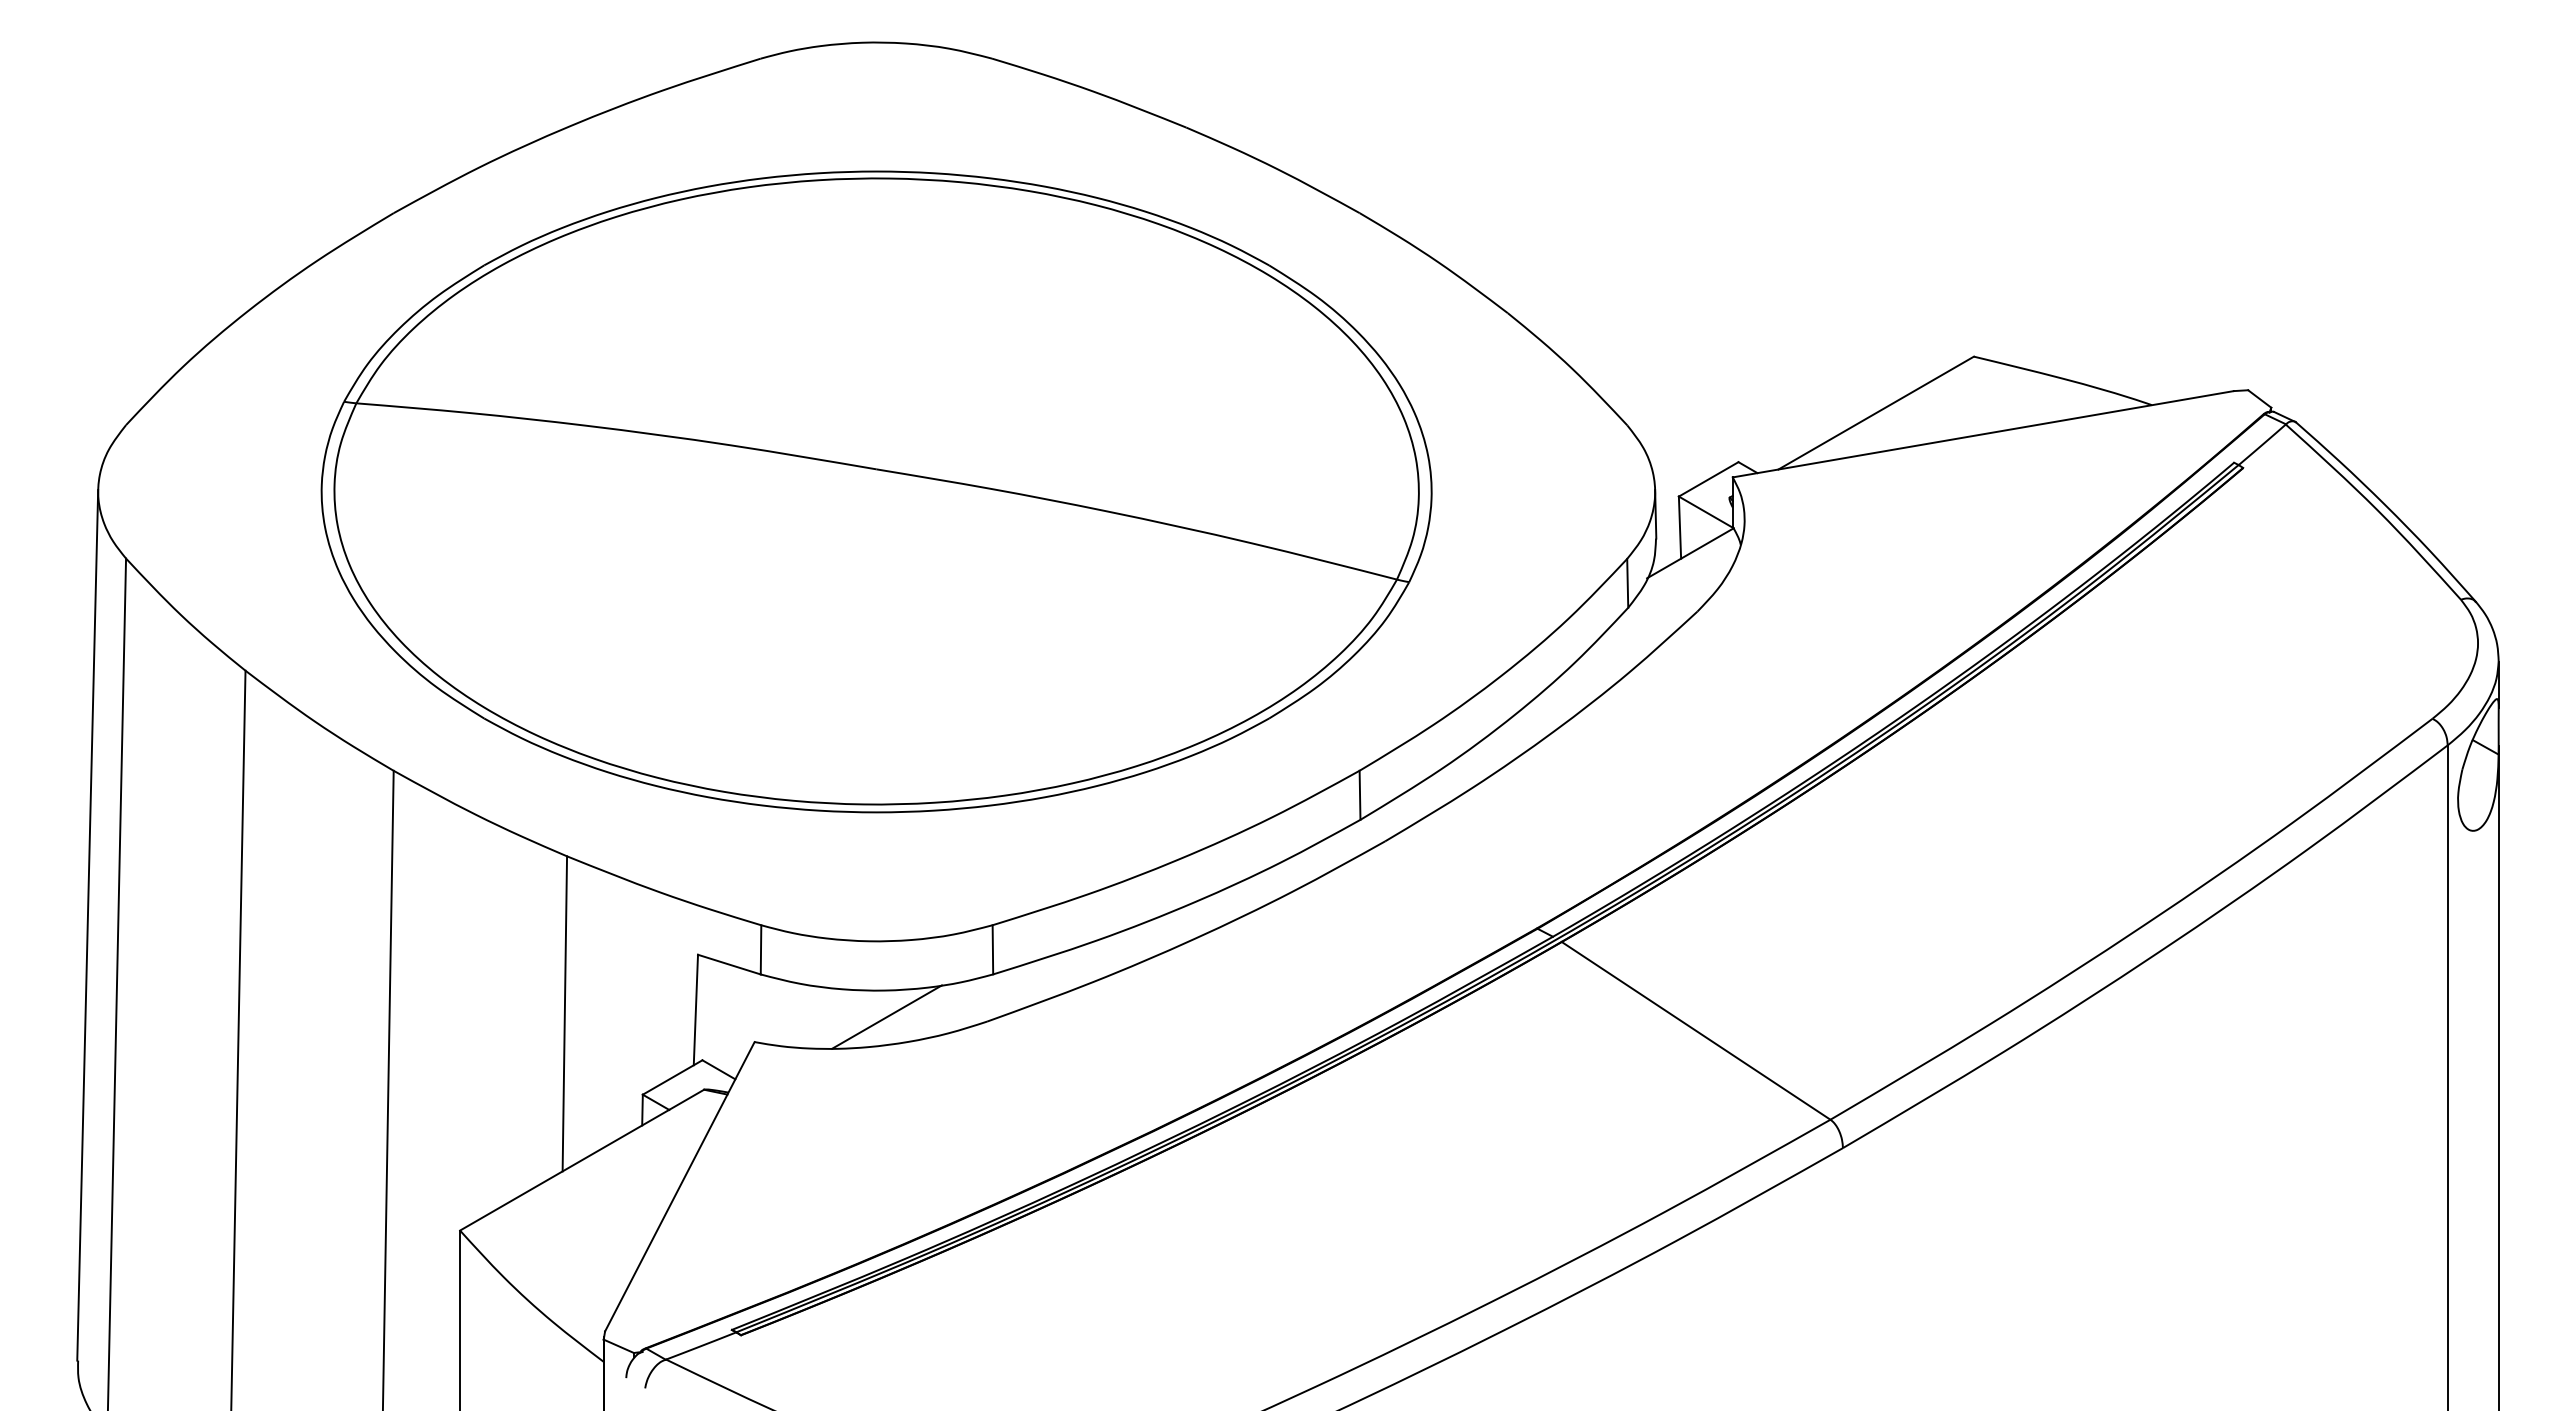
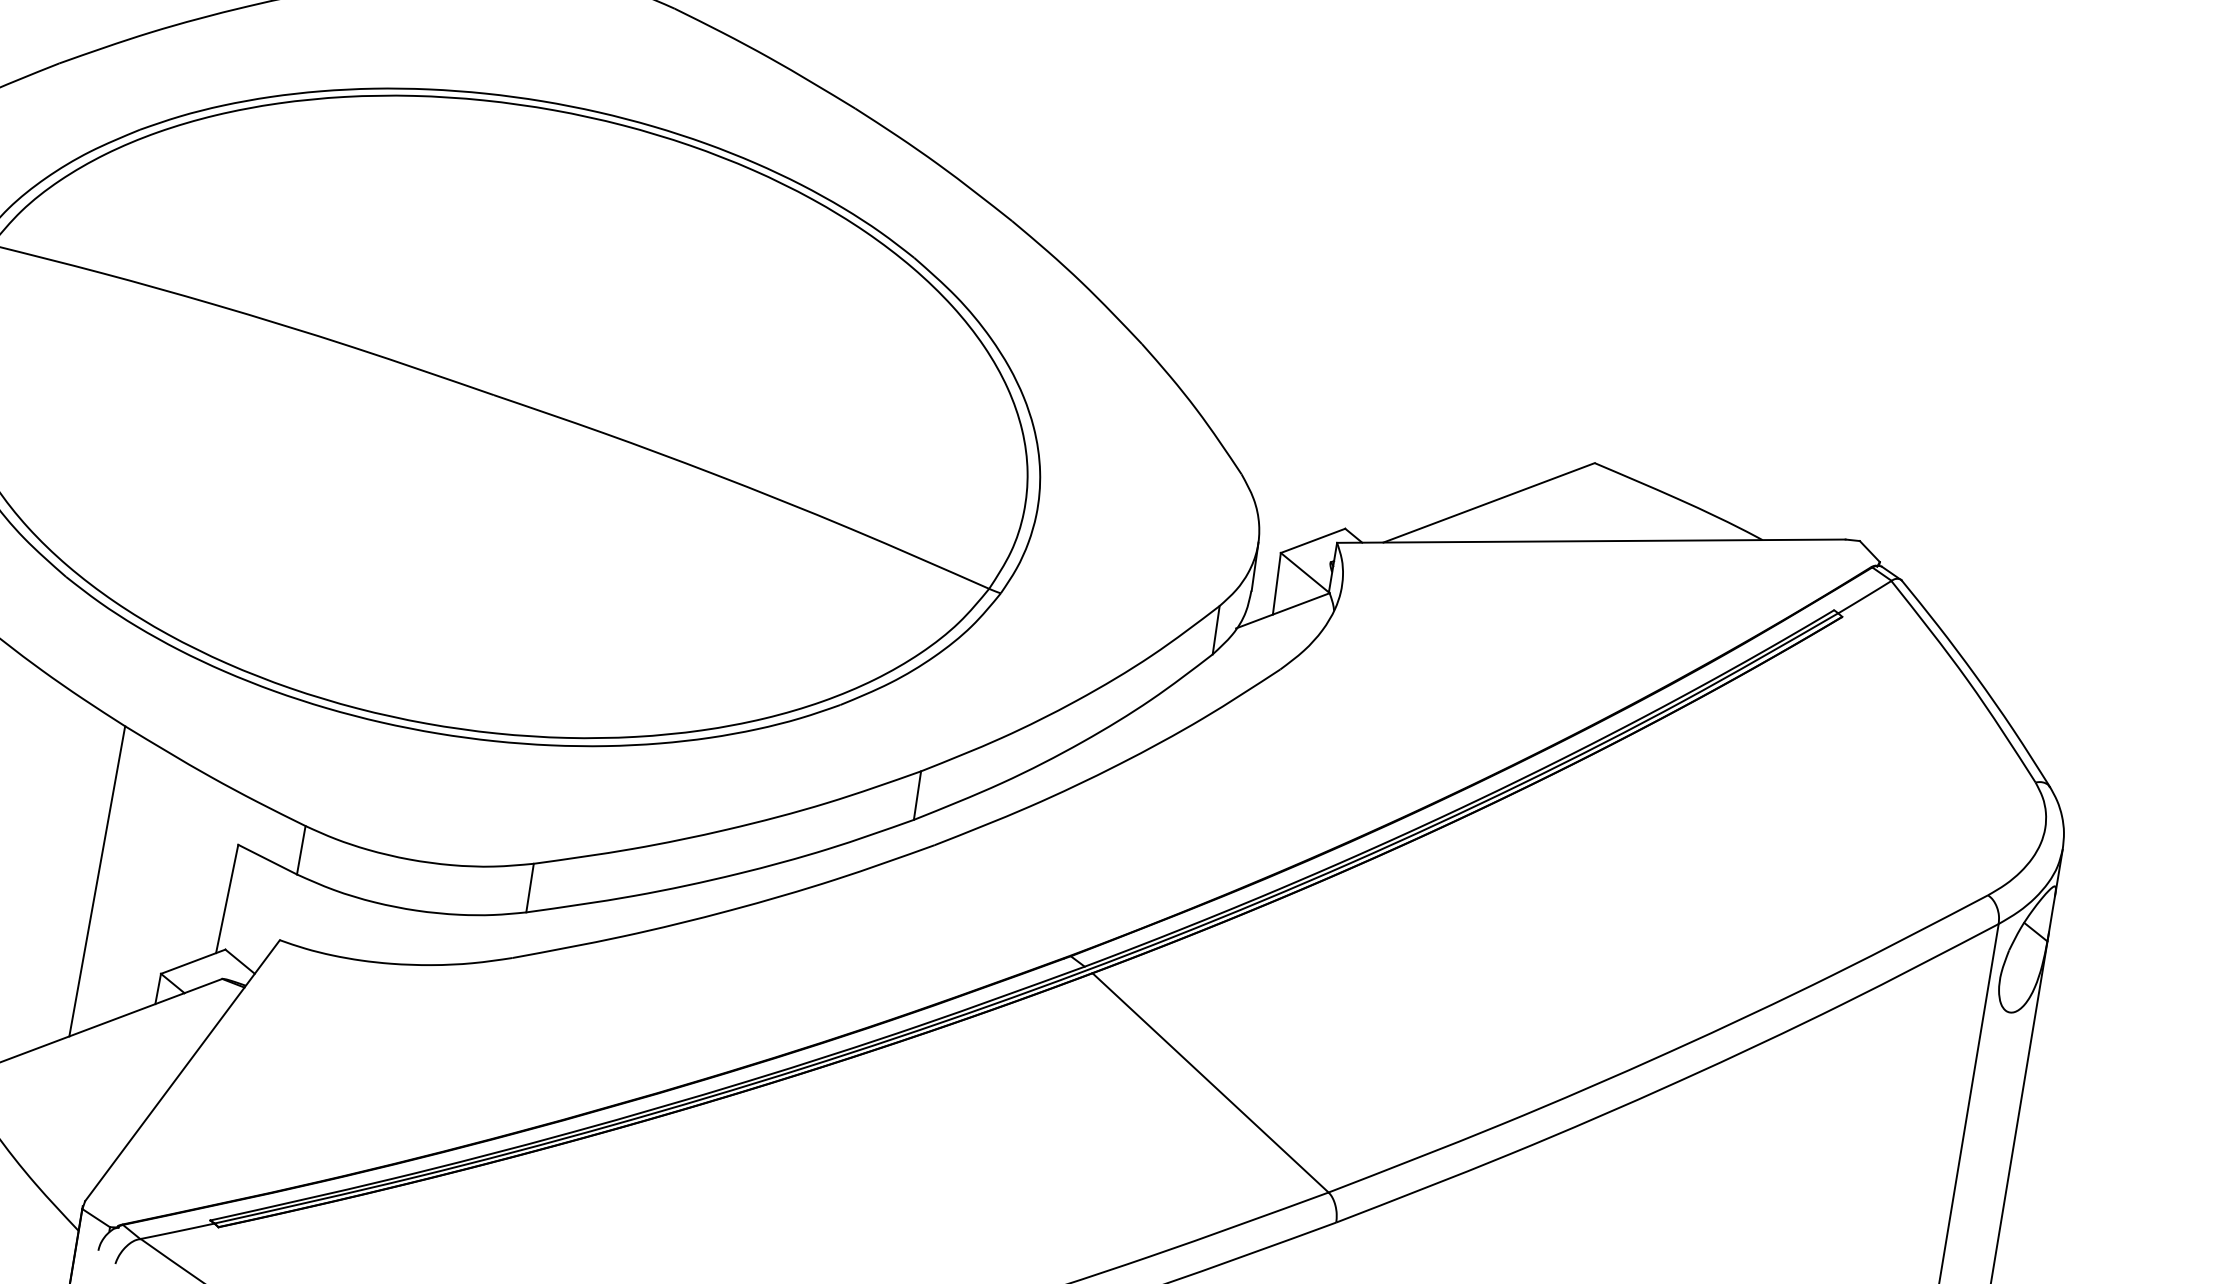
line: (886, 1016) -> (414, 936), removed

